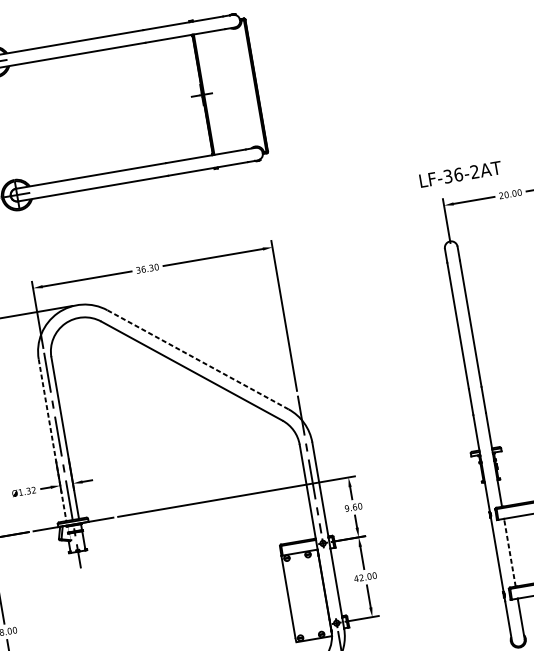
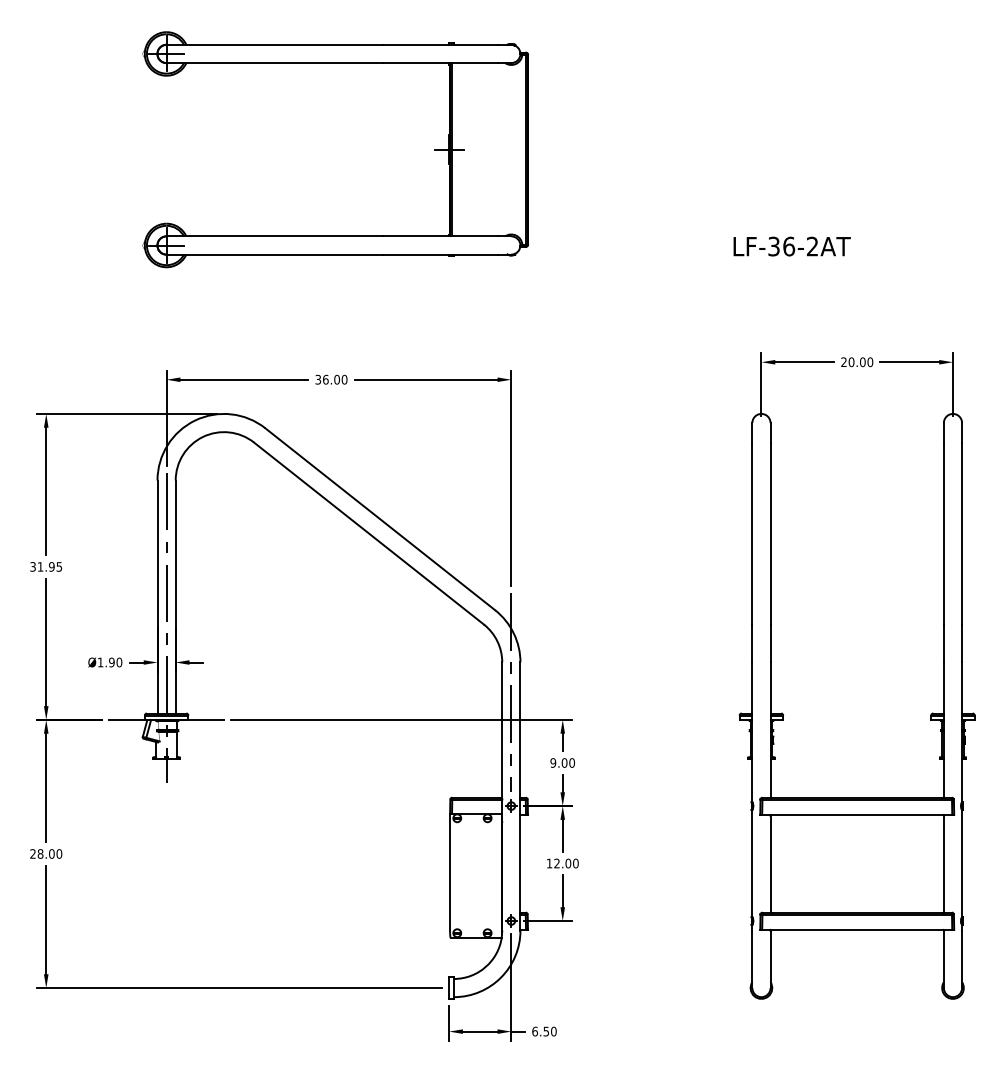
text: (460, 174) -> (791, 246), moved
text: (151, 267) -> (336, 379), 36.30 -> 36.00
line: (198, 359) -> (380, 519), dashed -> solid
line: (52, 440) -> (157, 597), dashed -> solid
text: (31, 490) -> (115, 662), Ø1.32 -> Ø1.90
text: (354, 506) -> (564, 762), 9.60 -> 9.00
line: (509, 552) -> (770, 863), dashed -> solid
text: (356, 578) -> (549, 863), 42.00 -> 12.00

